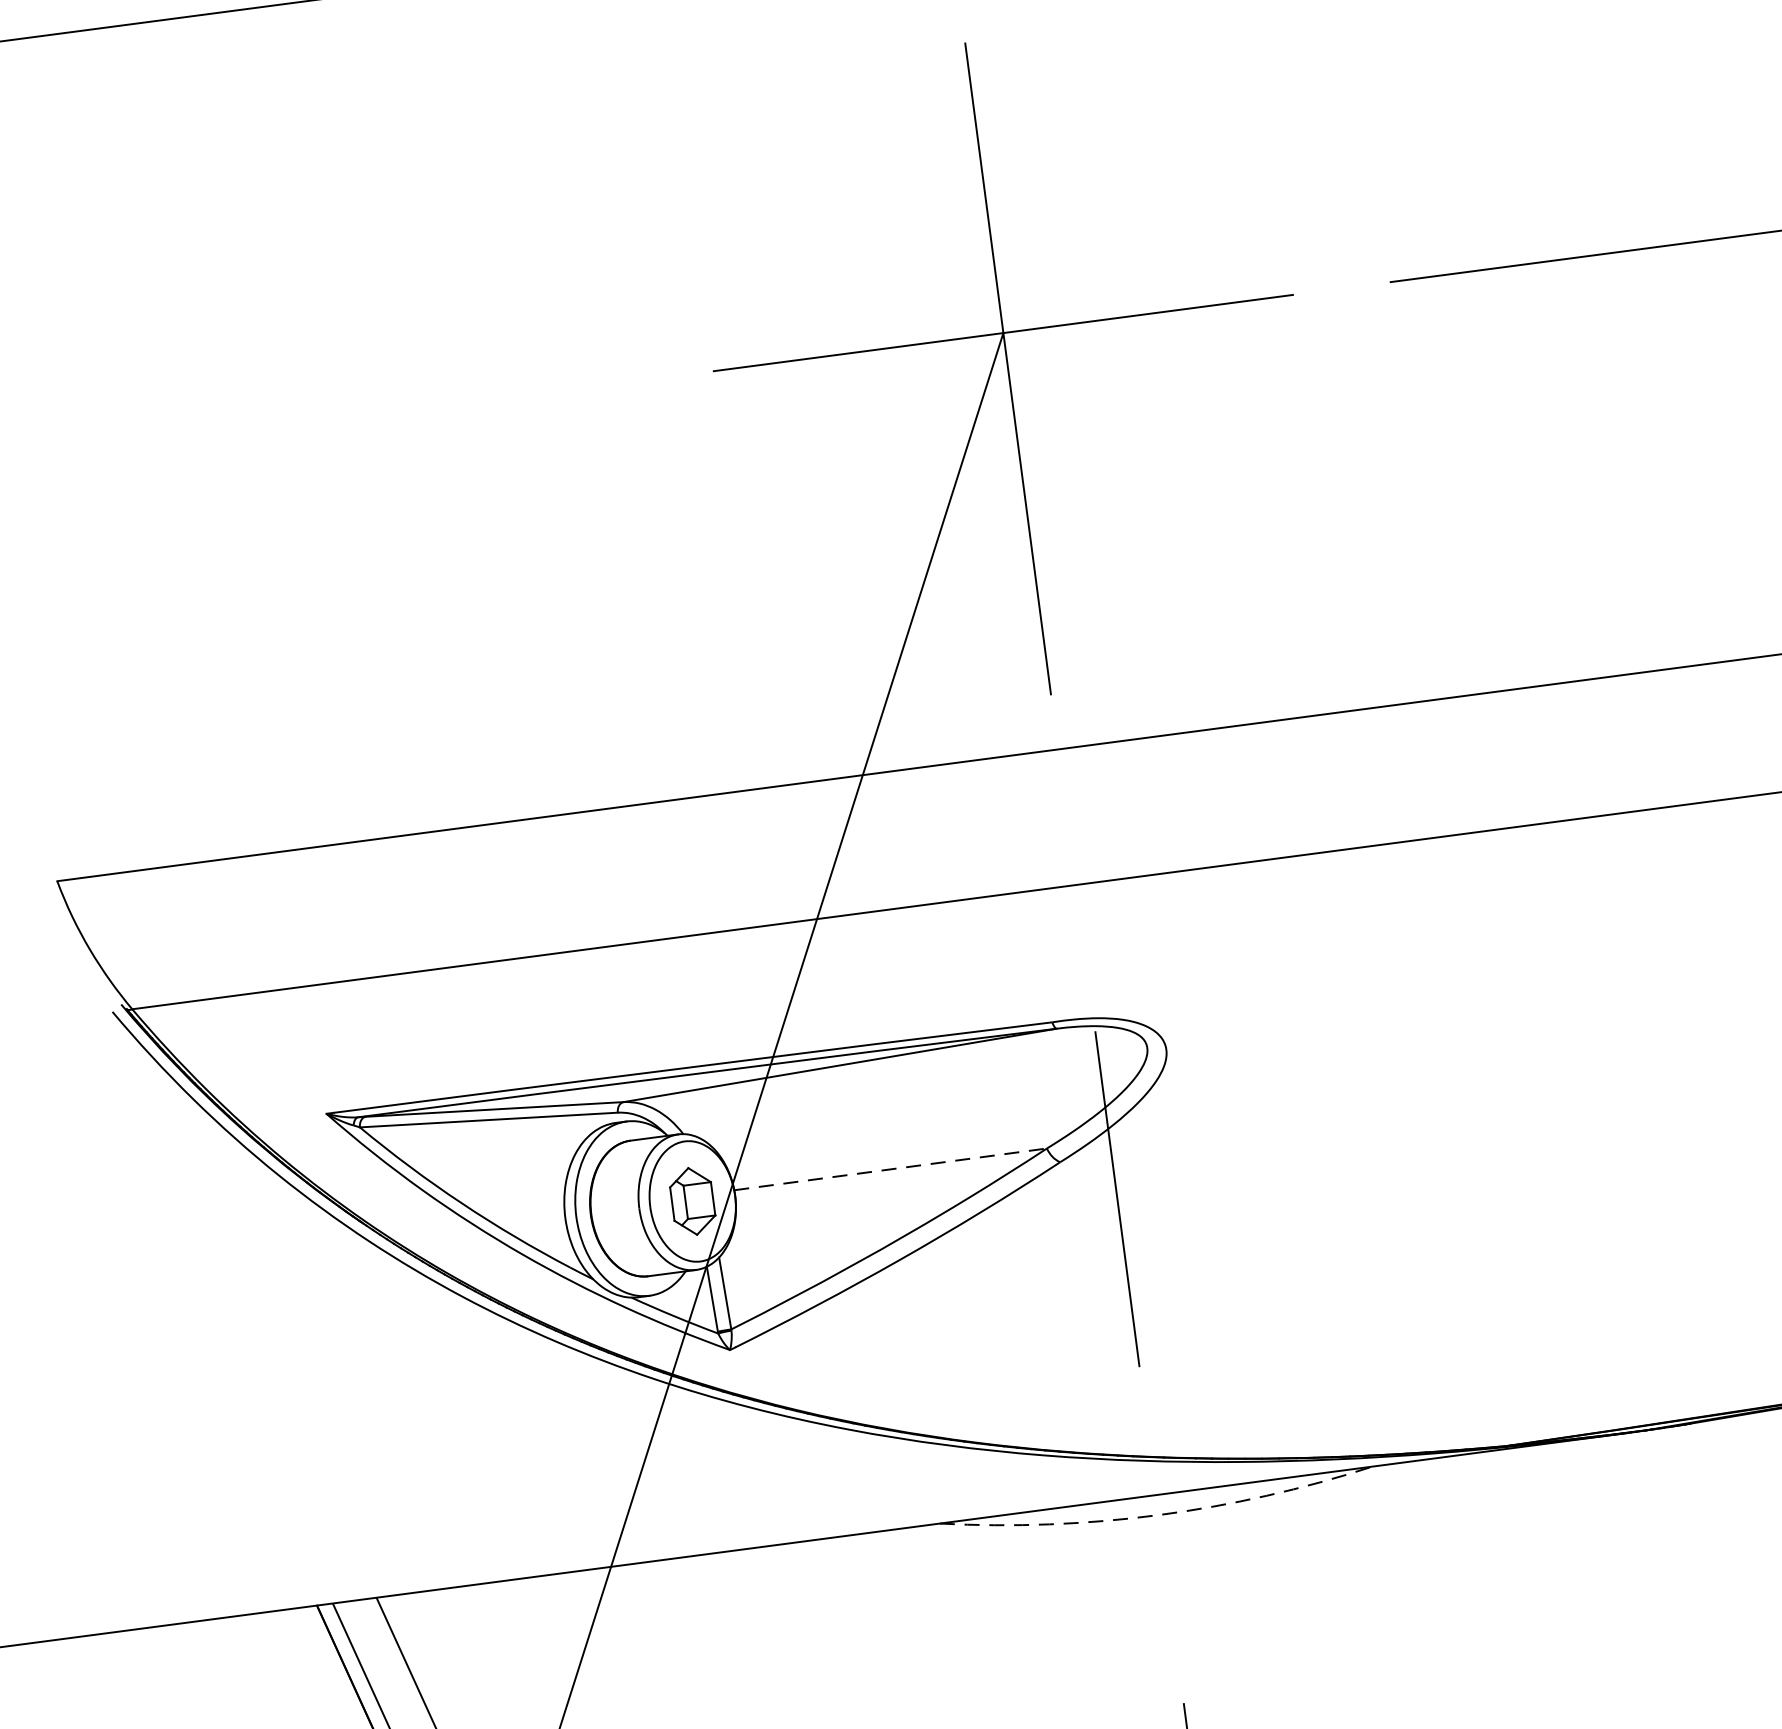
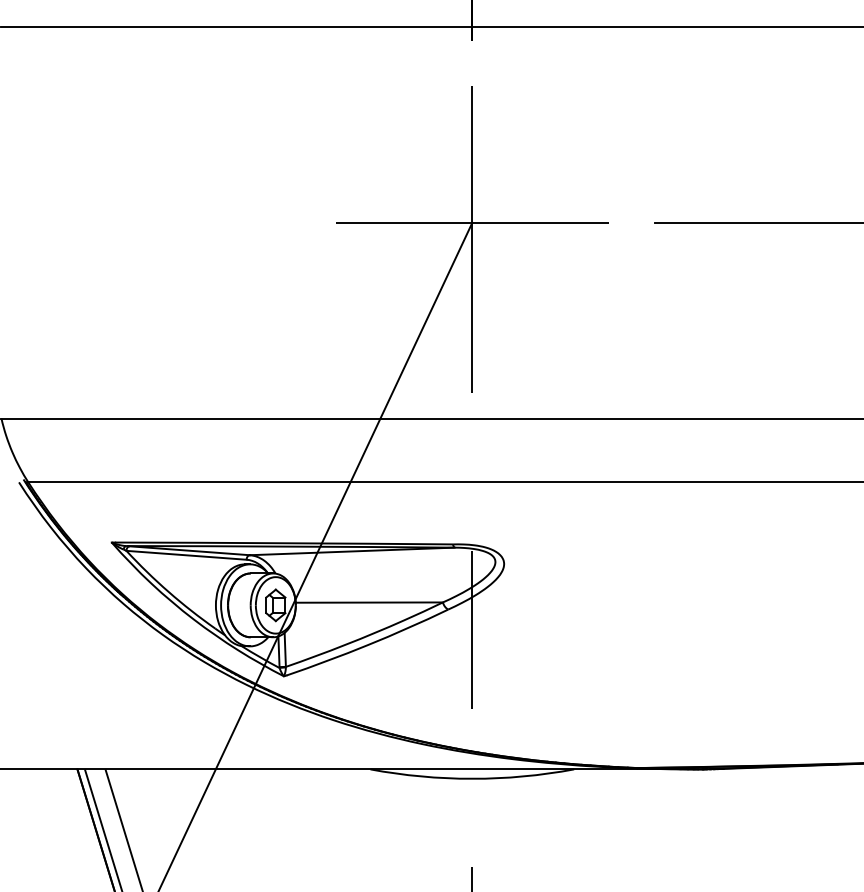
line: (890, 1169) -> (369, 602), dashed -> solid
arc: (1159, 1514) -> (472, 778), dashed -> solid

